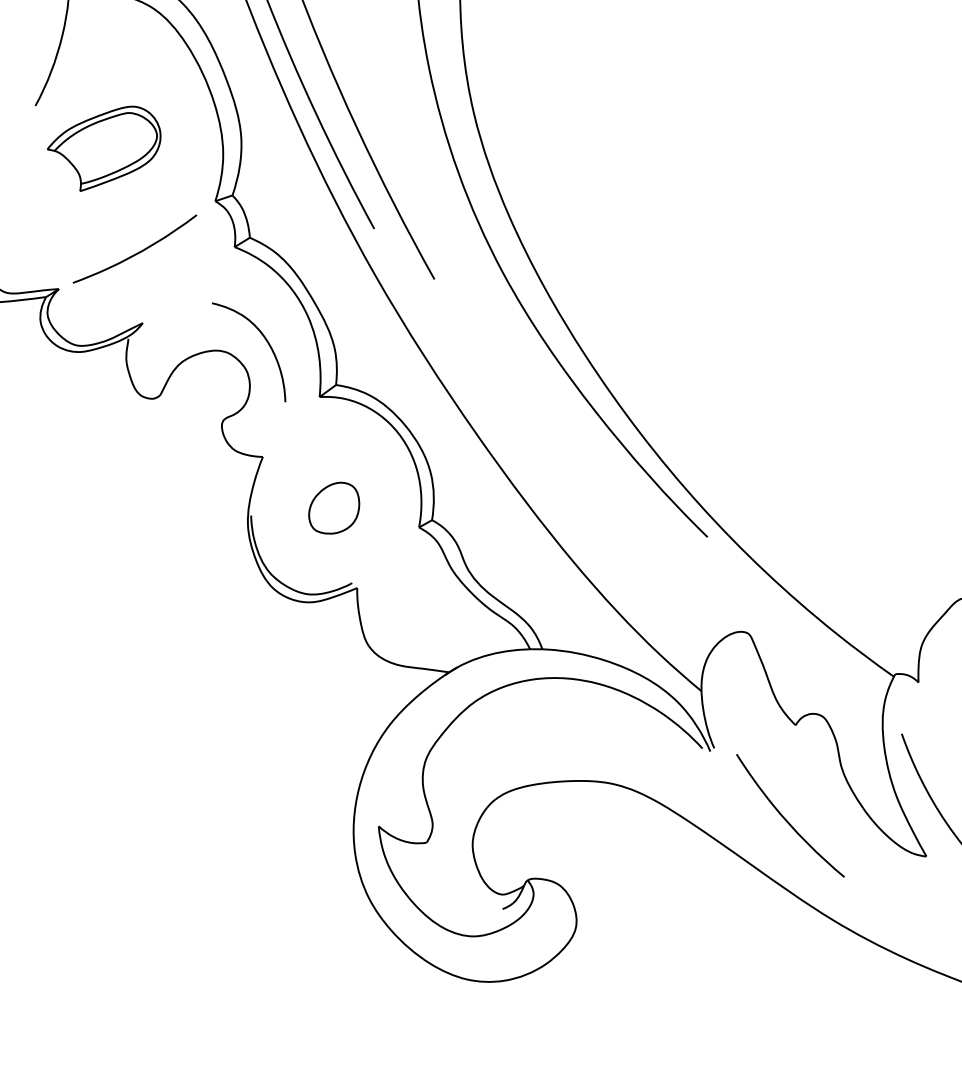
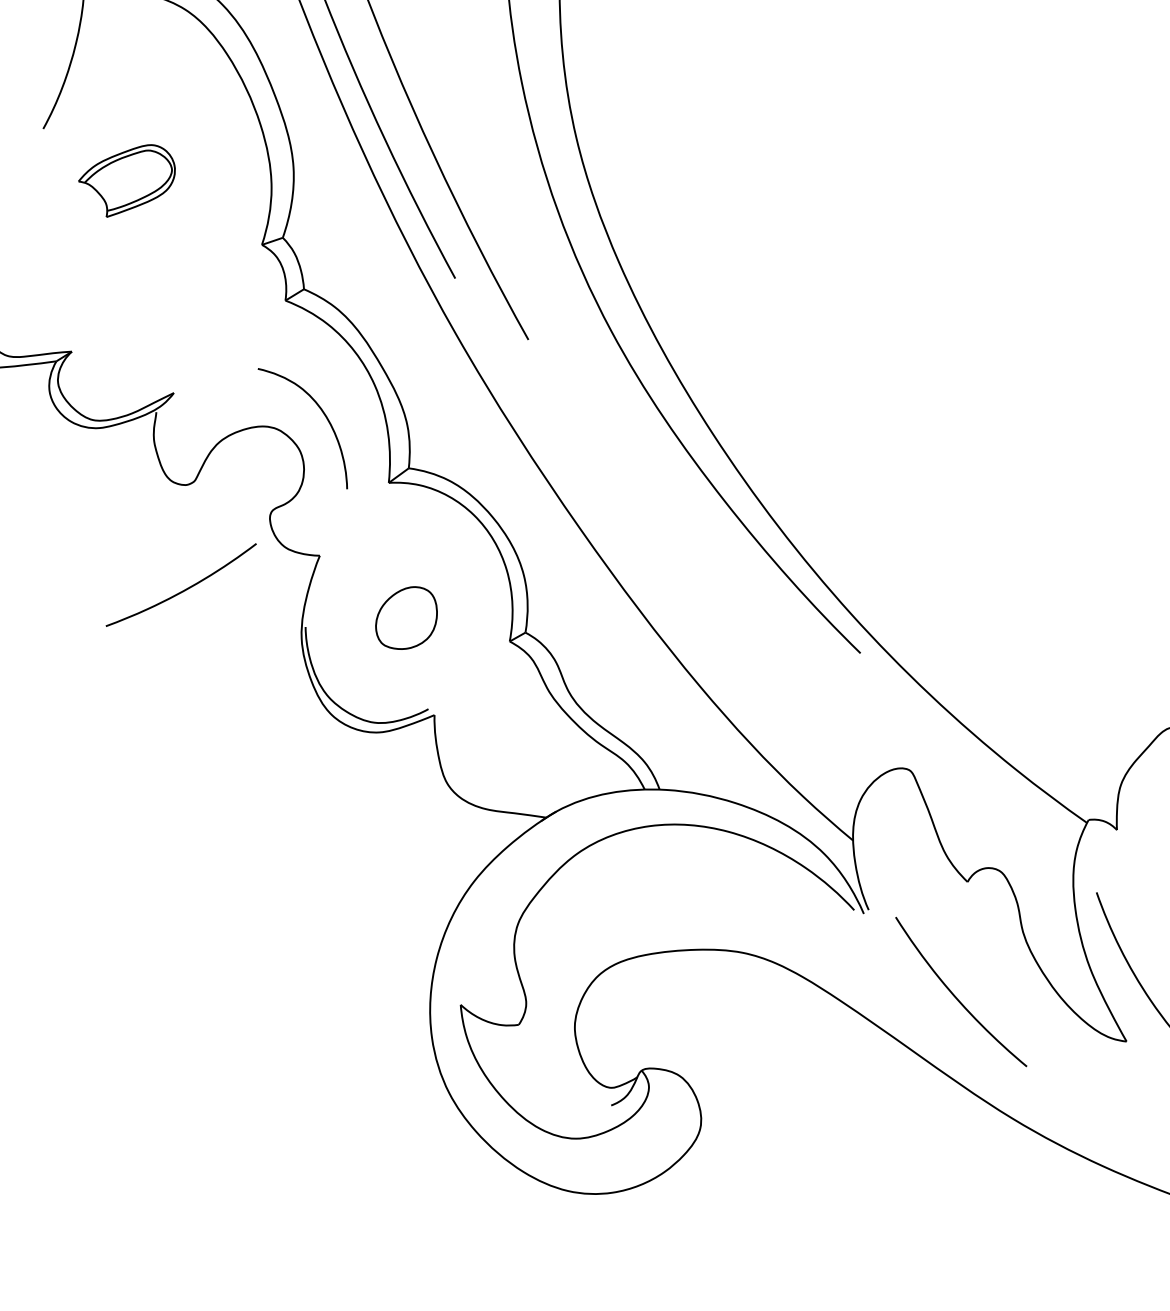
part: (104, 148) -> (127, 180), size x0.7
curve: (137, 252) -> (184, 589), moved

